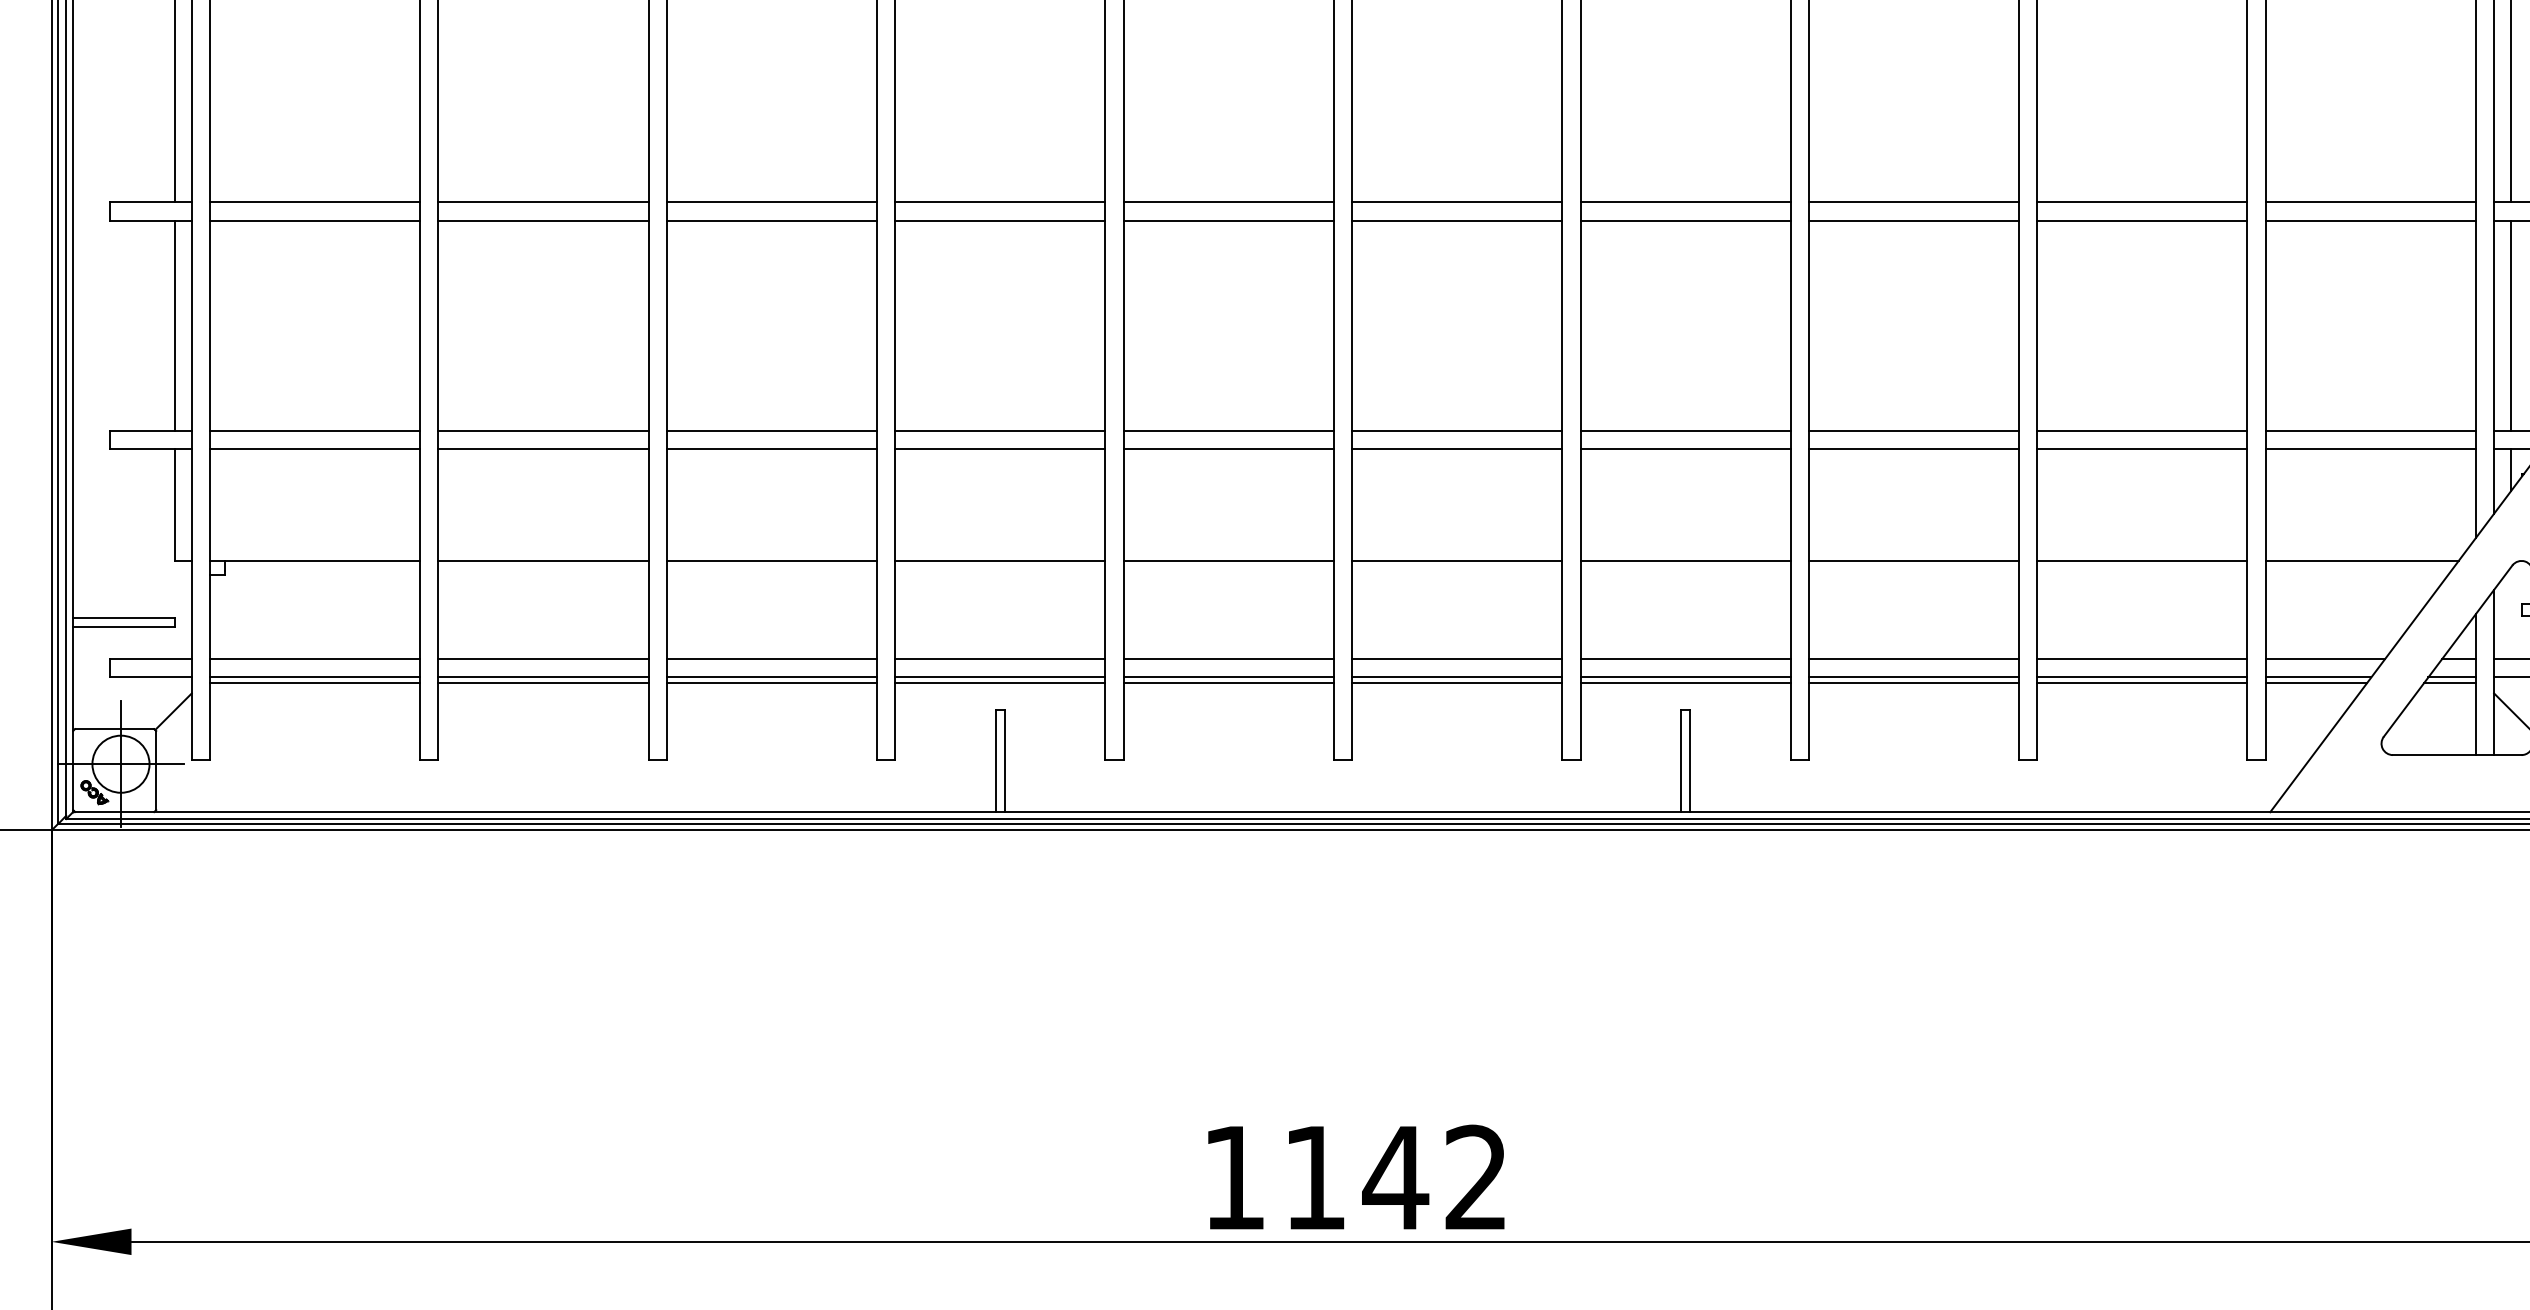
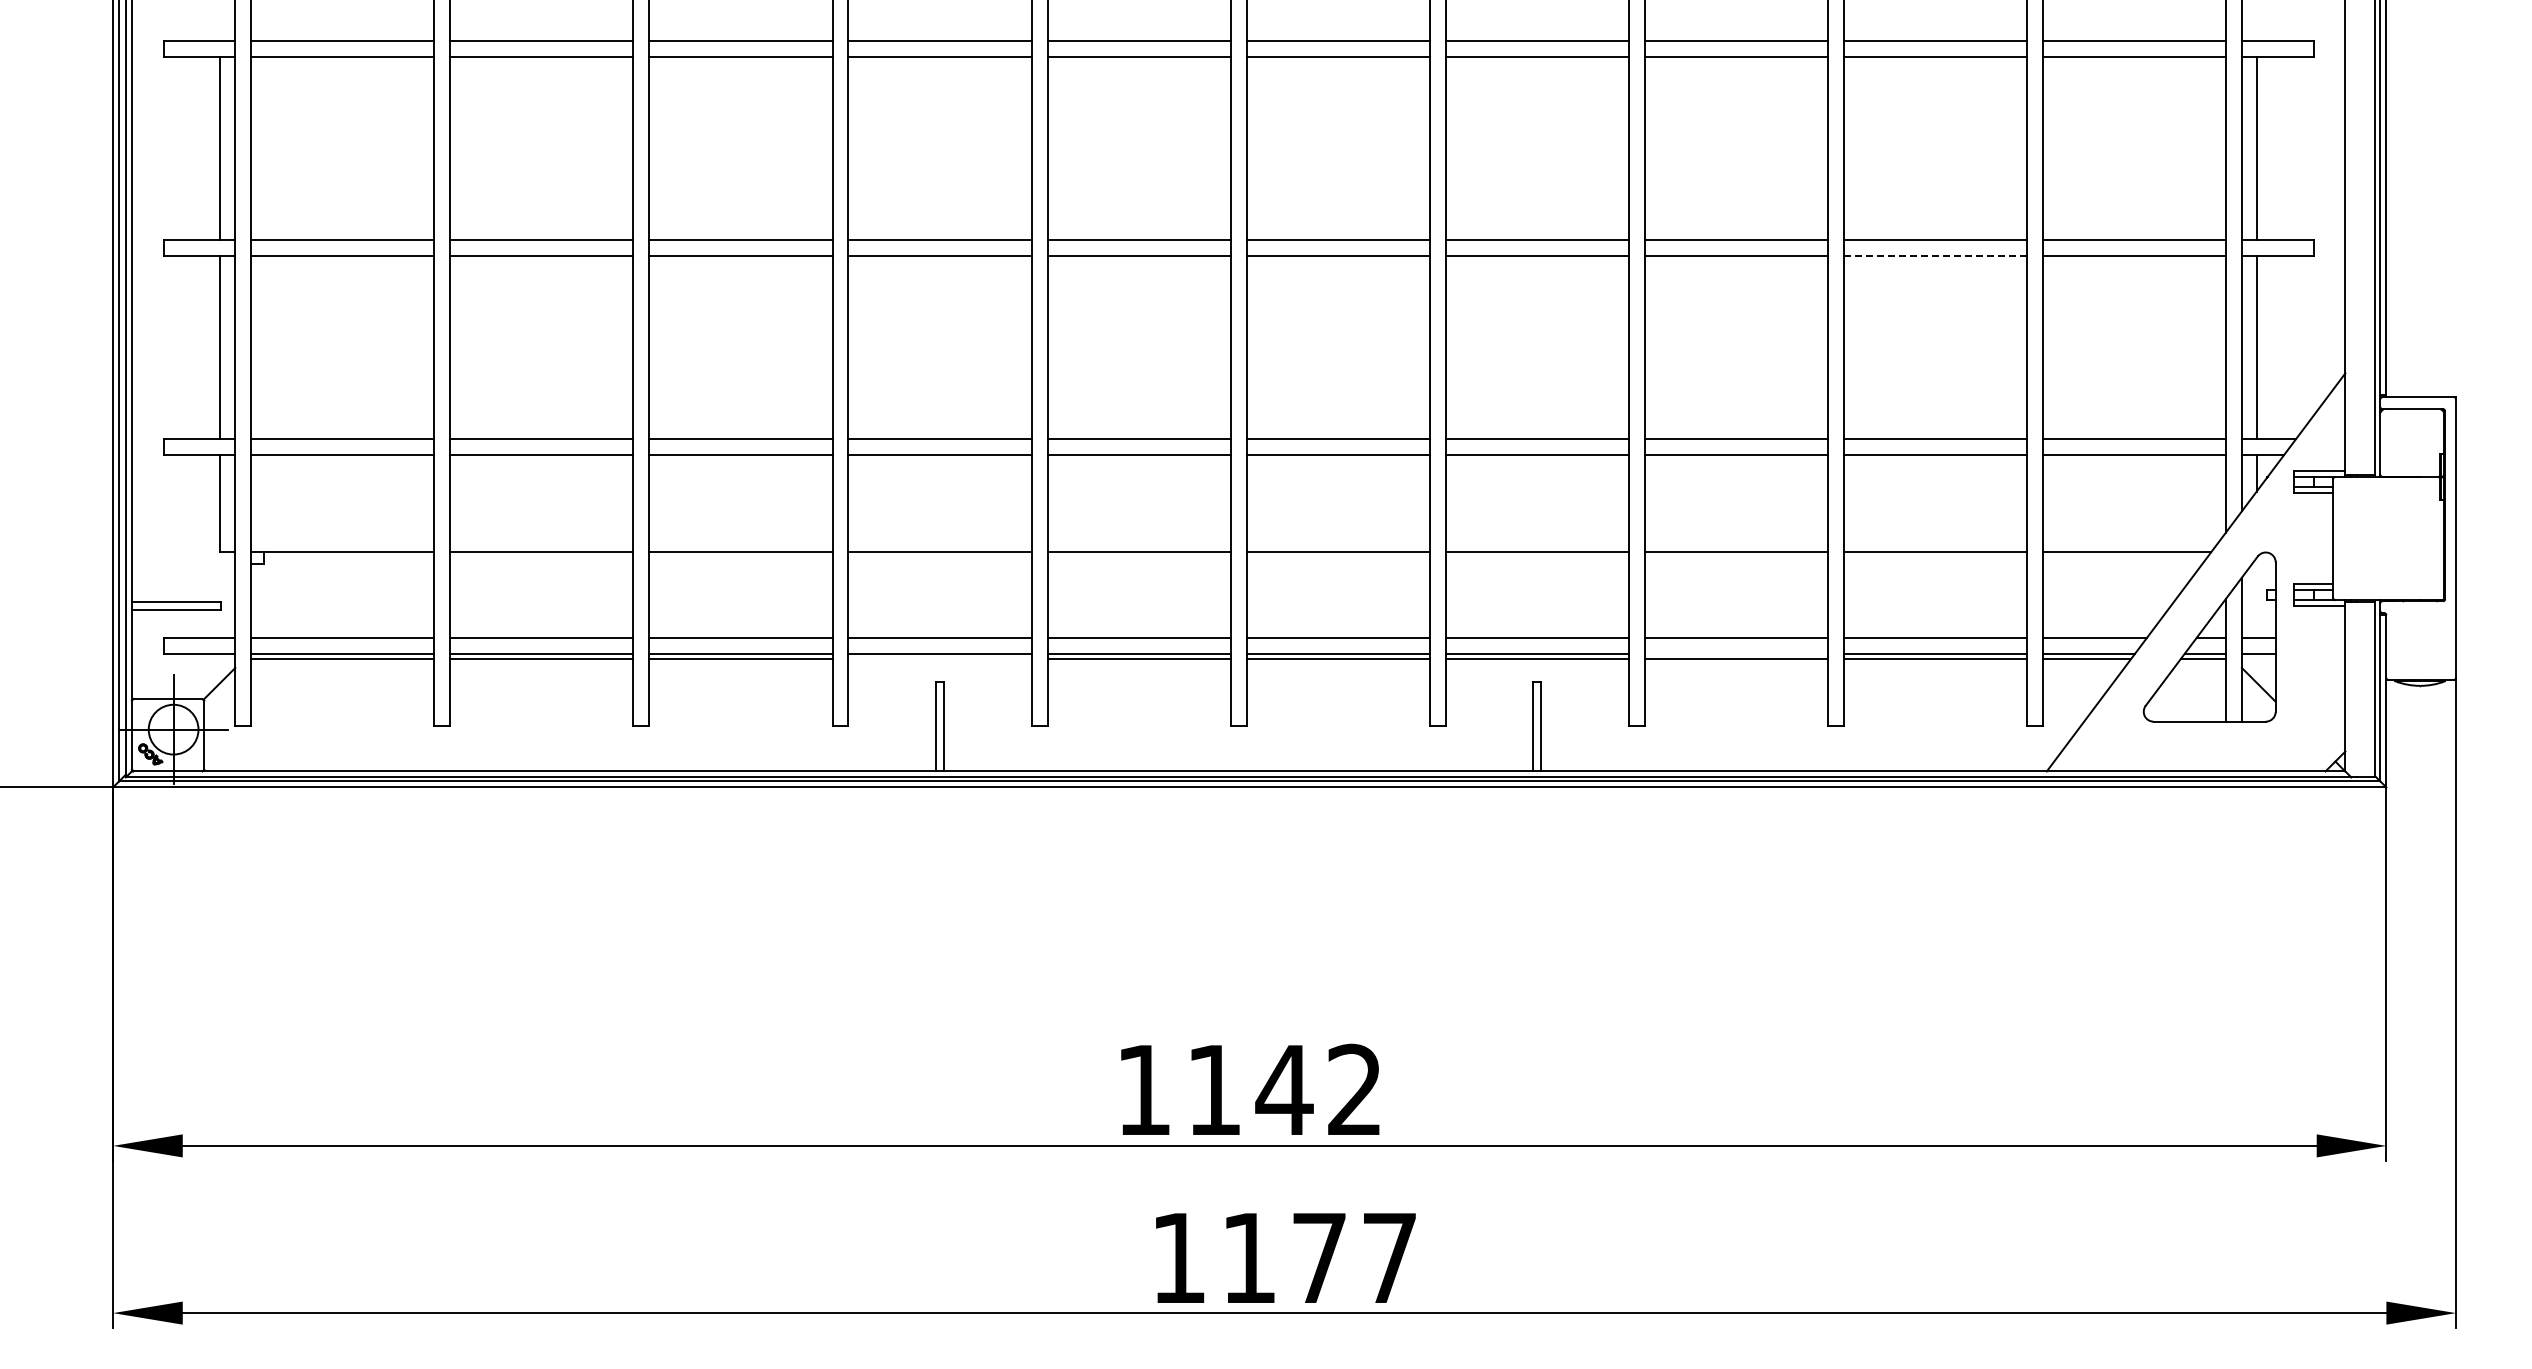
line: (2142, 220) -> (1935, 255), solid -> dashed
line: (1913, 677) -> (1735, 654), removed
line: (999, 682) -> (939, 658), removed

